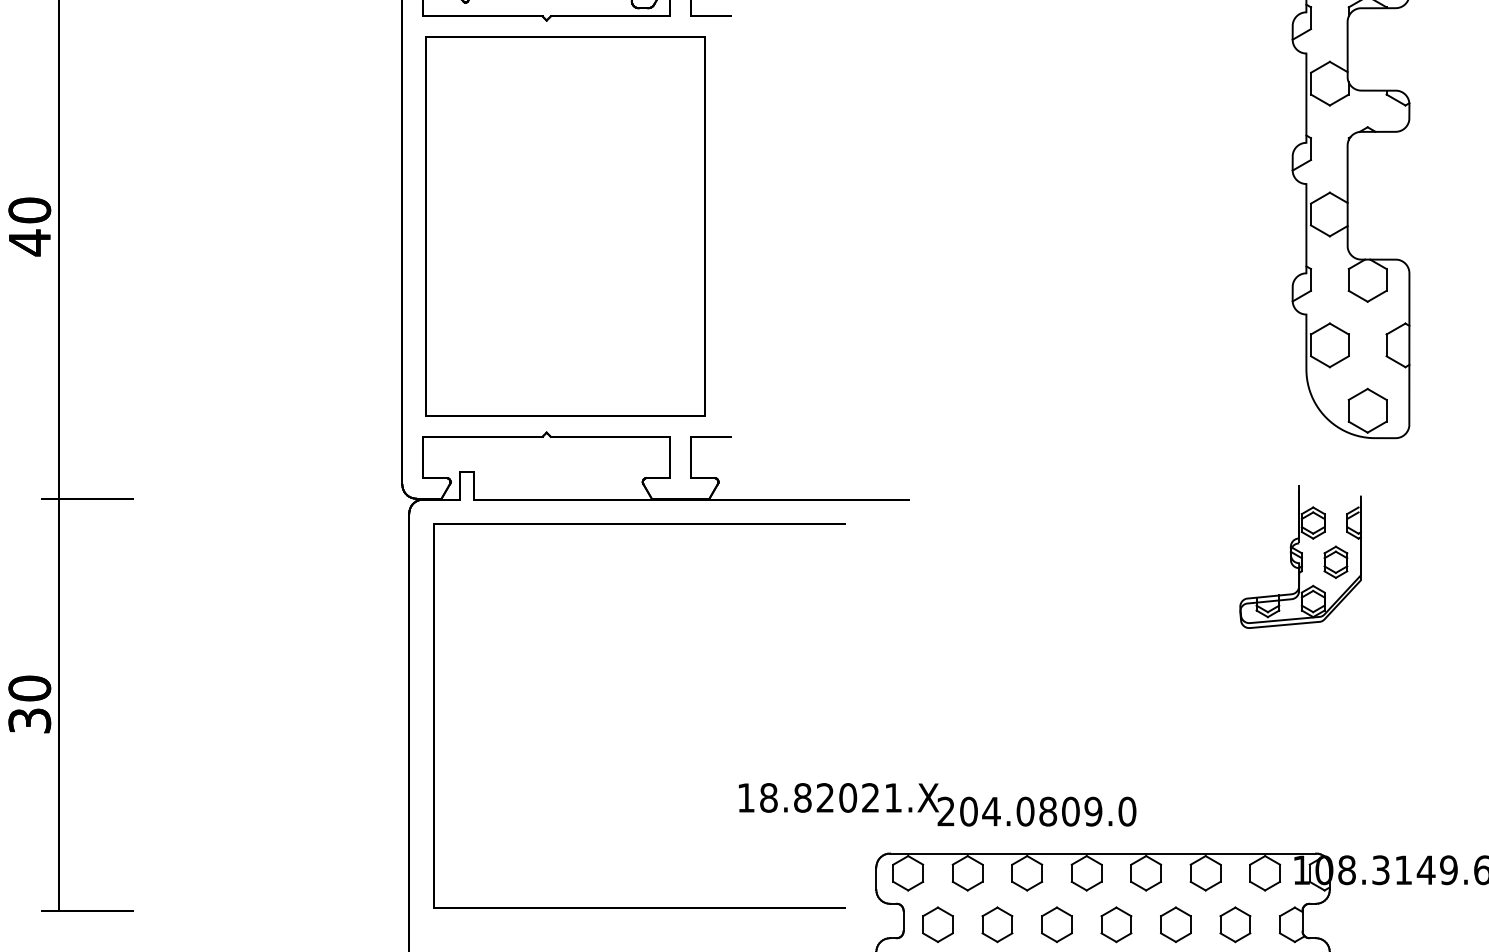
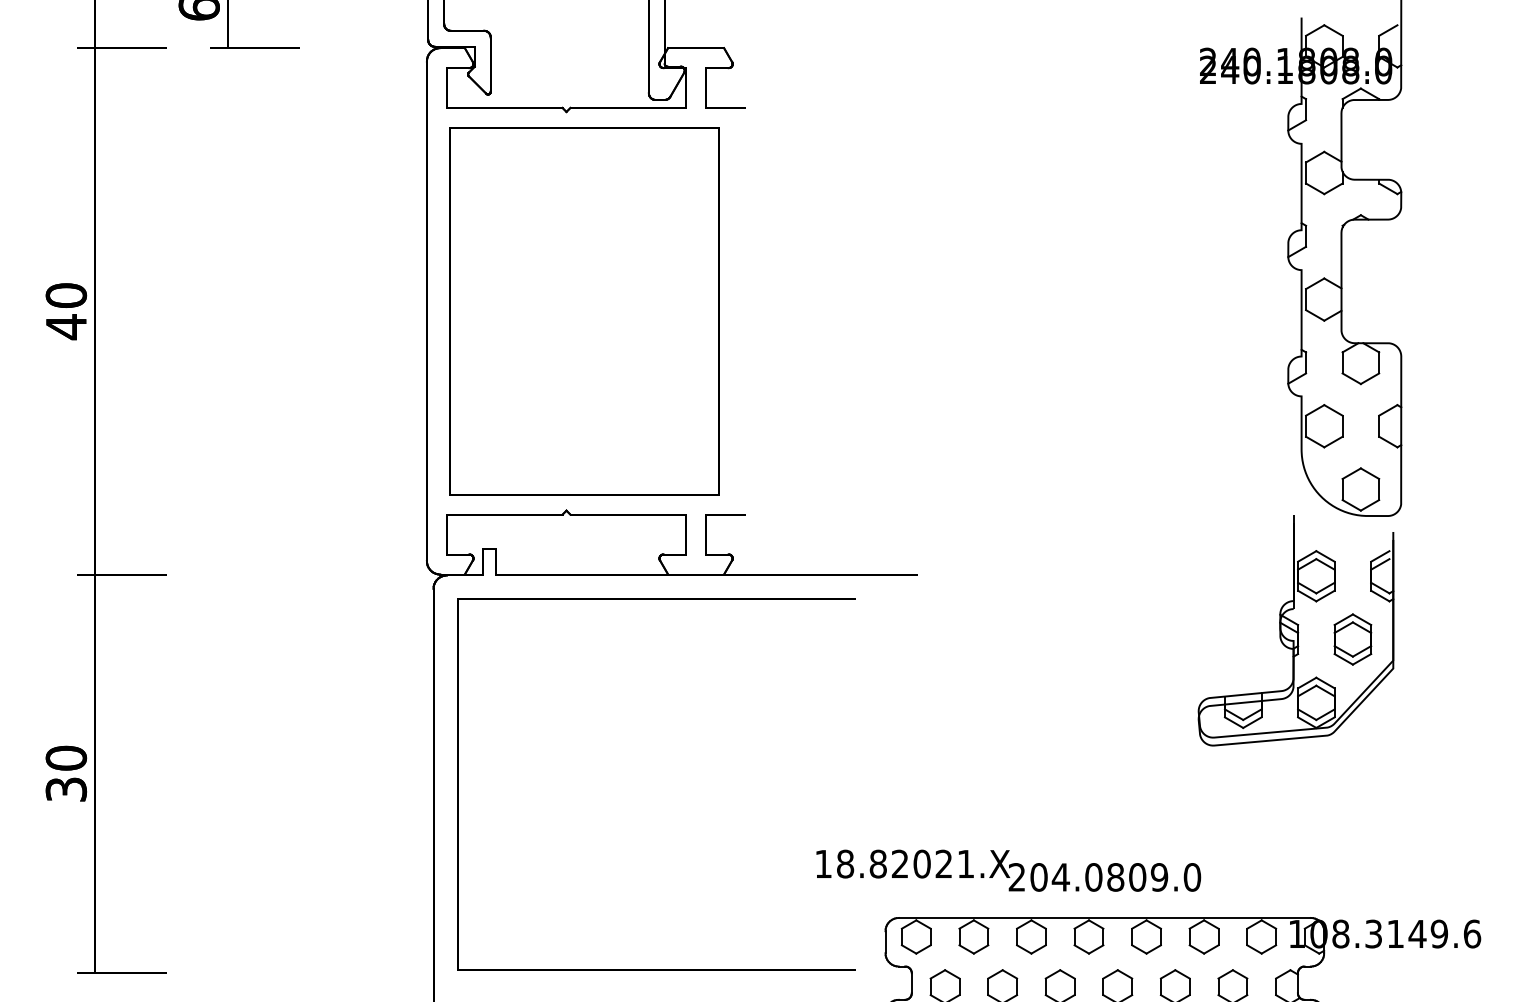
part: (1300, 556) -> (1295, 630), size x1.67
text: (937, 804) -> (1008, 870), moved

